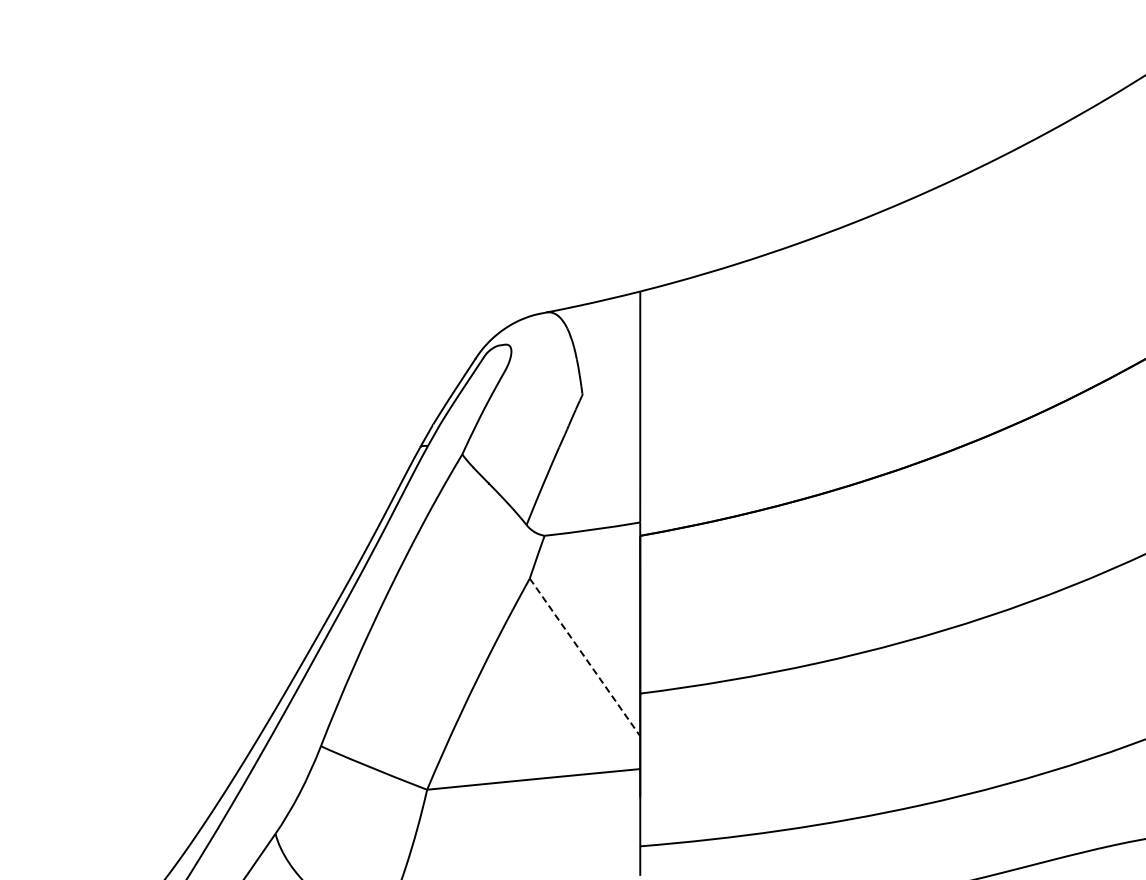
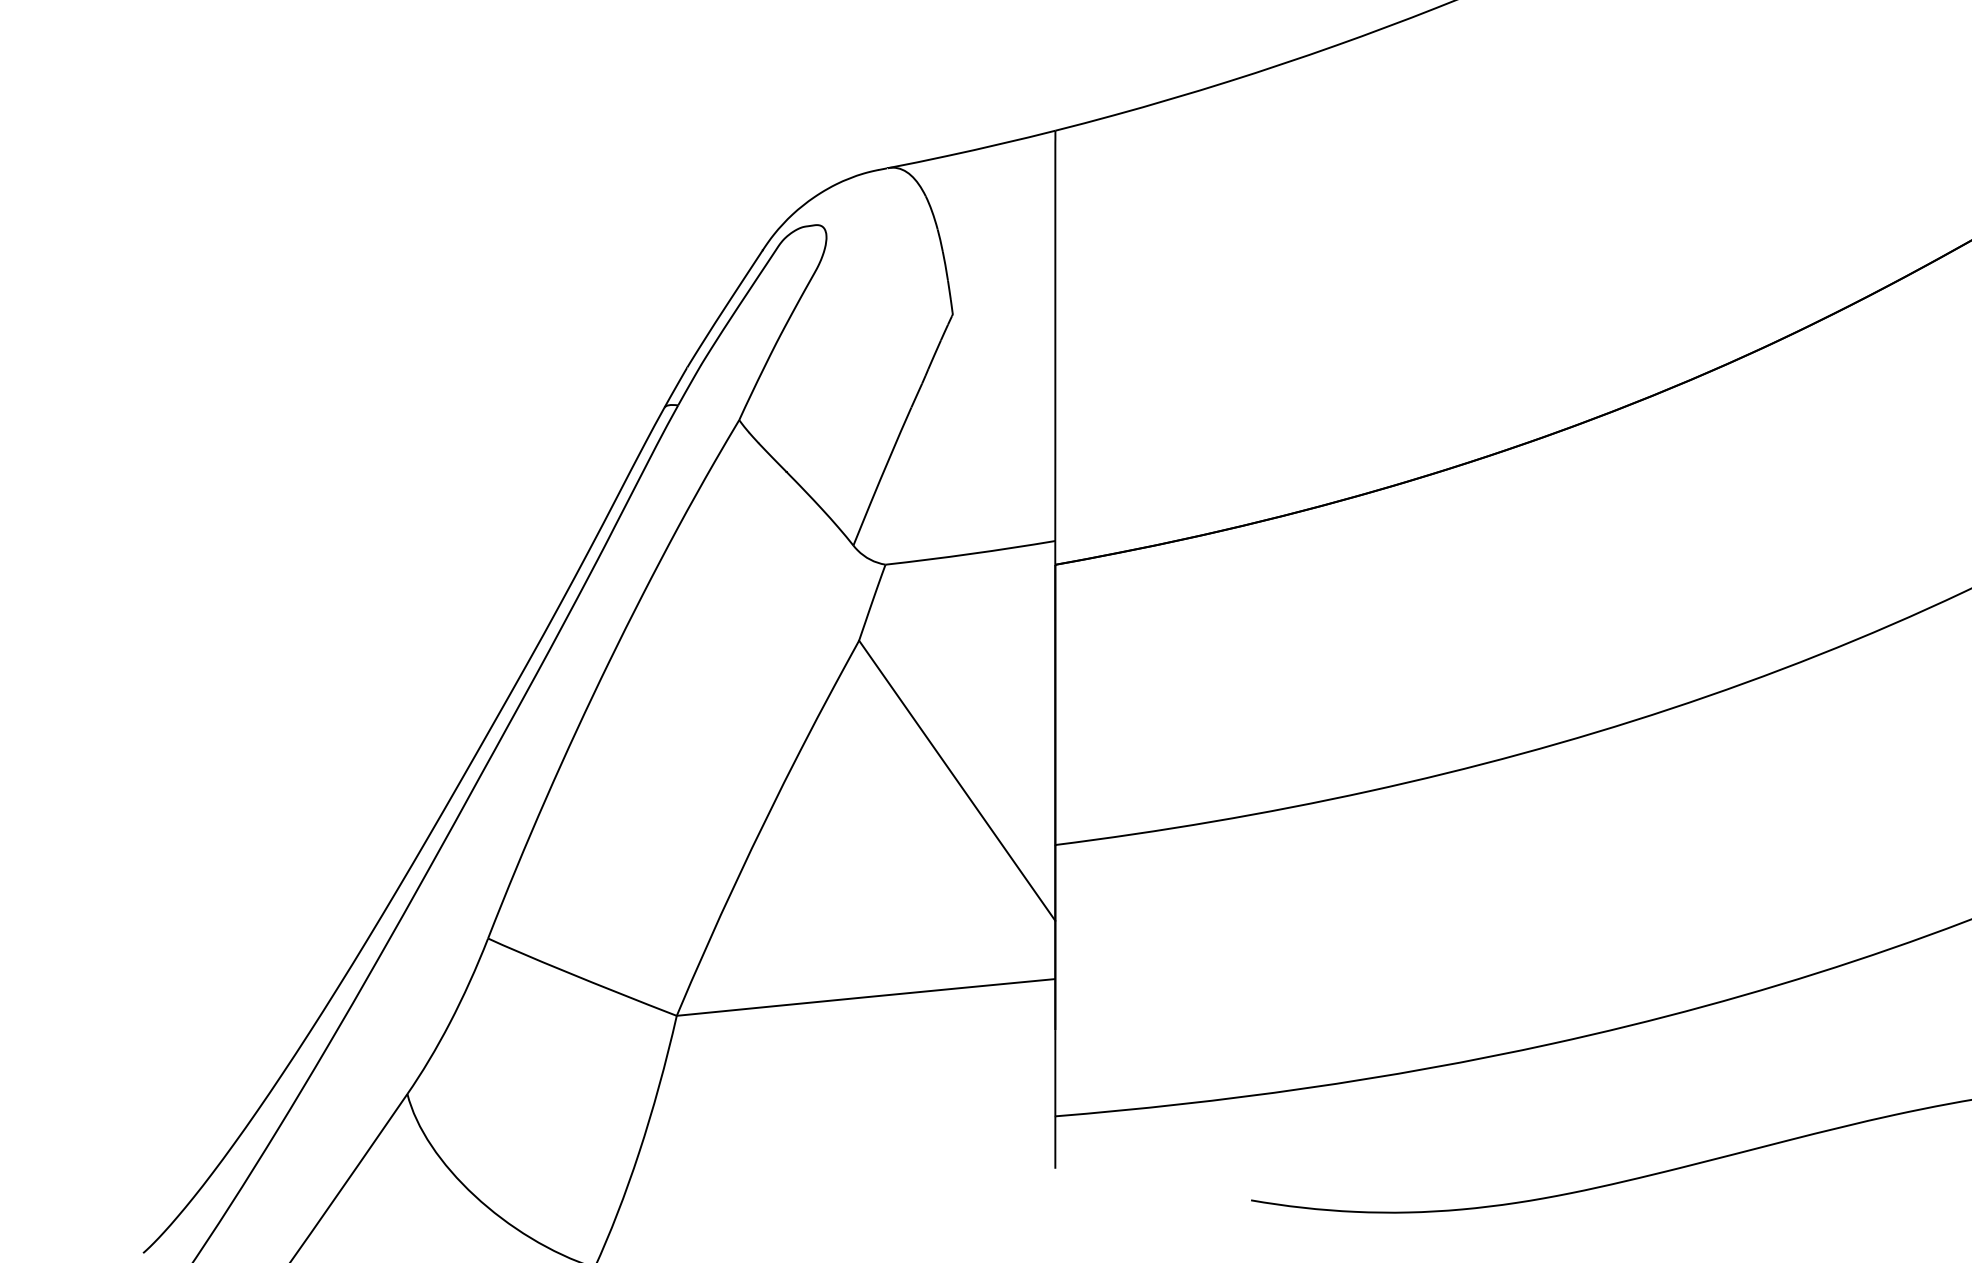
line: (585, 657) -> (958, 780), dashed -> solid

